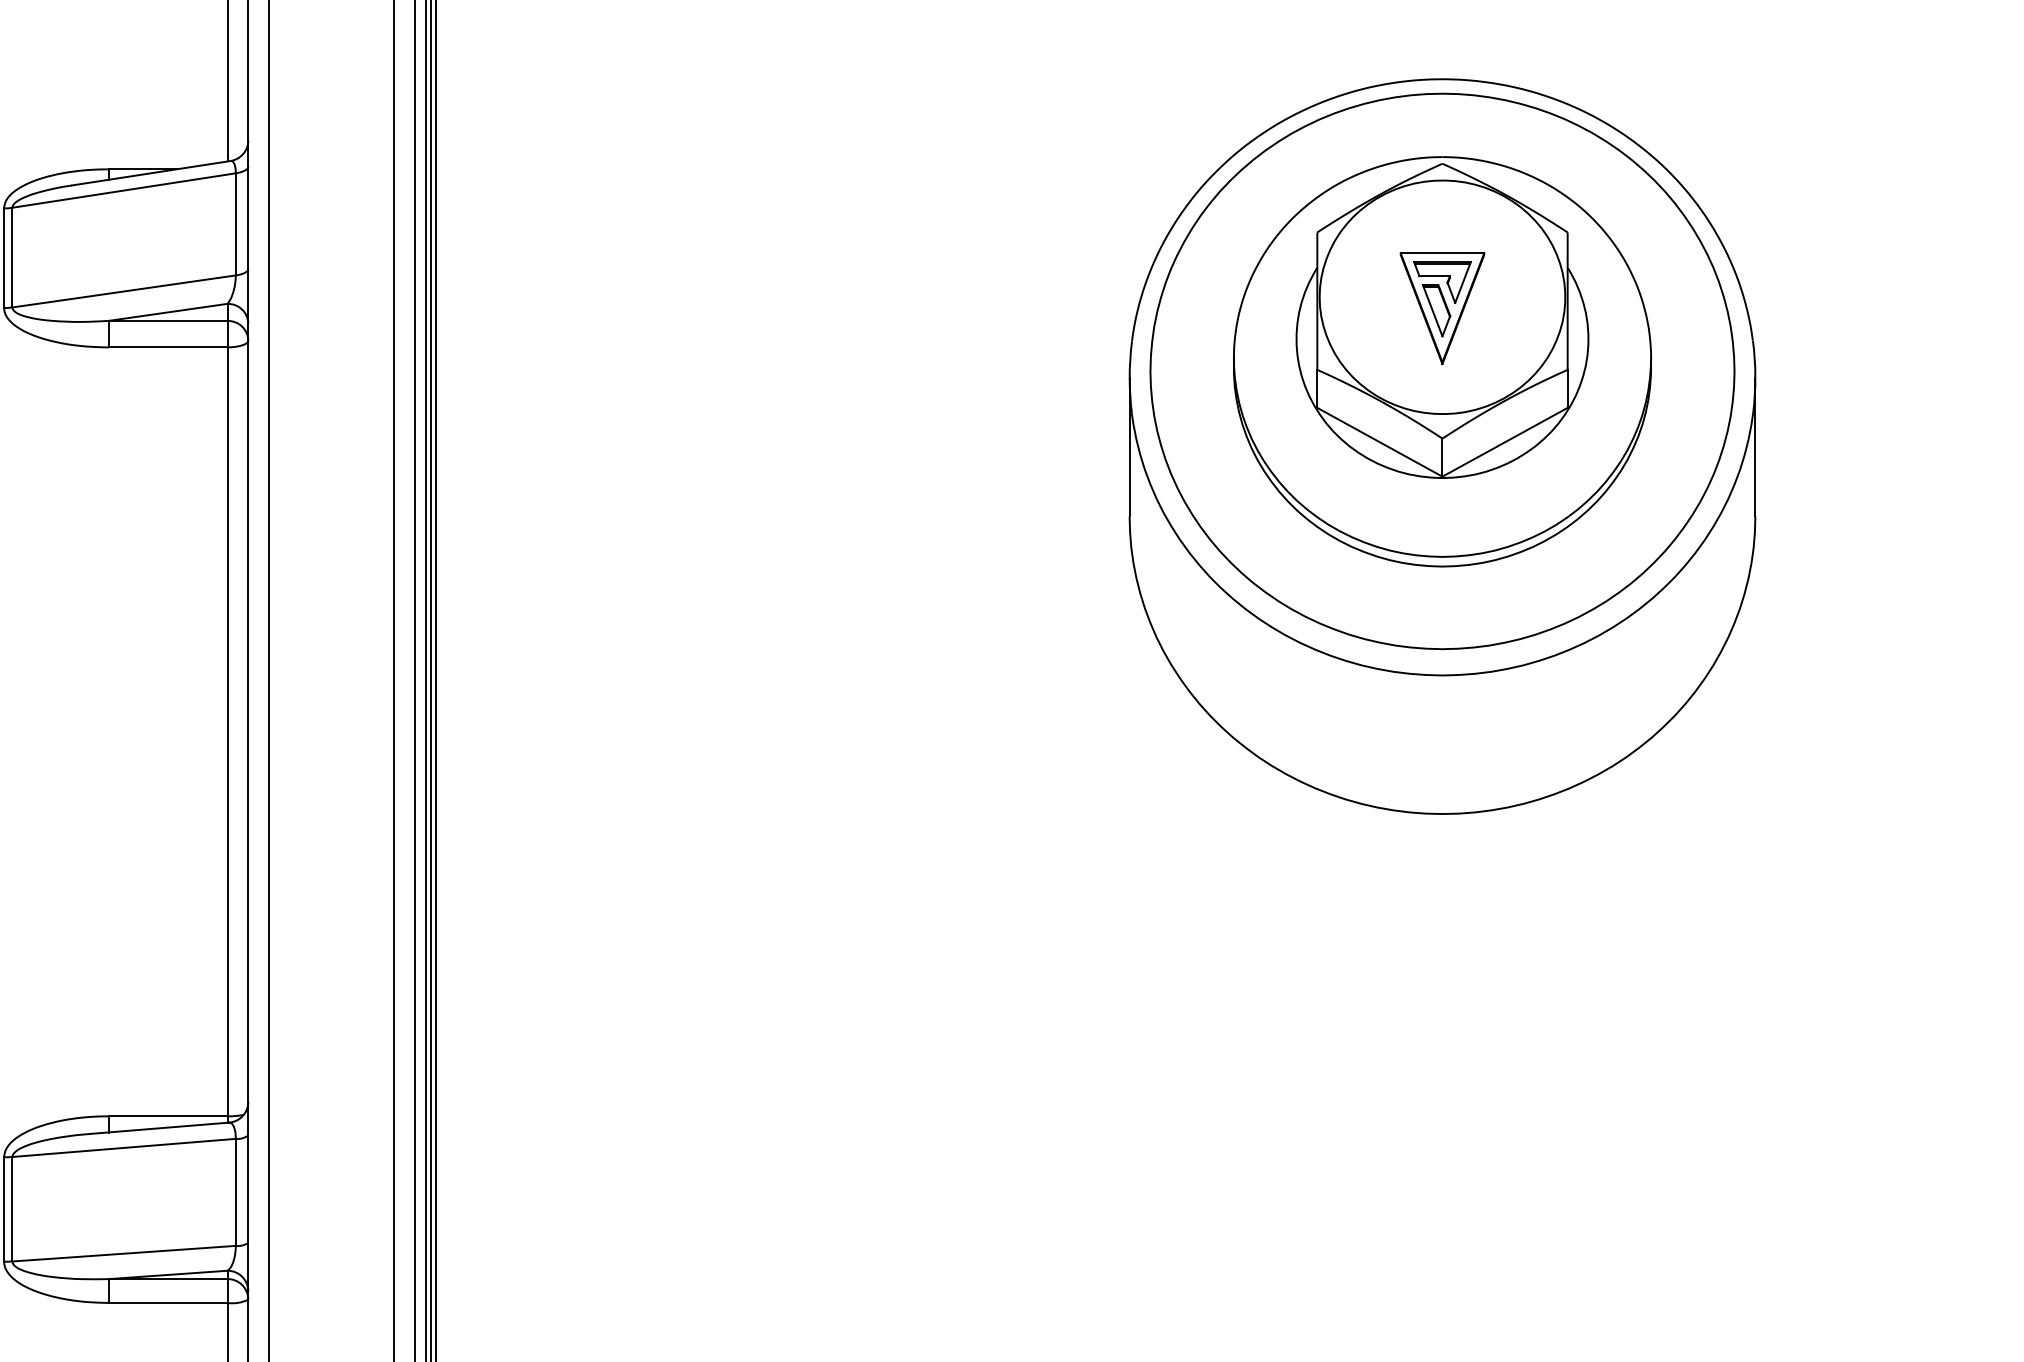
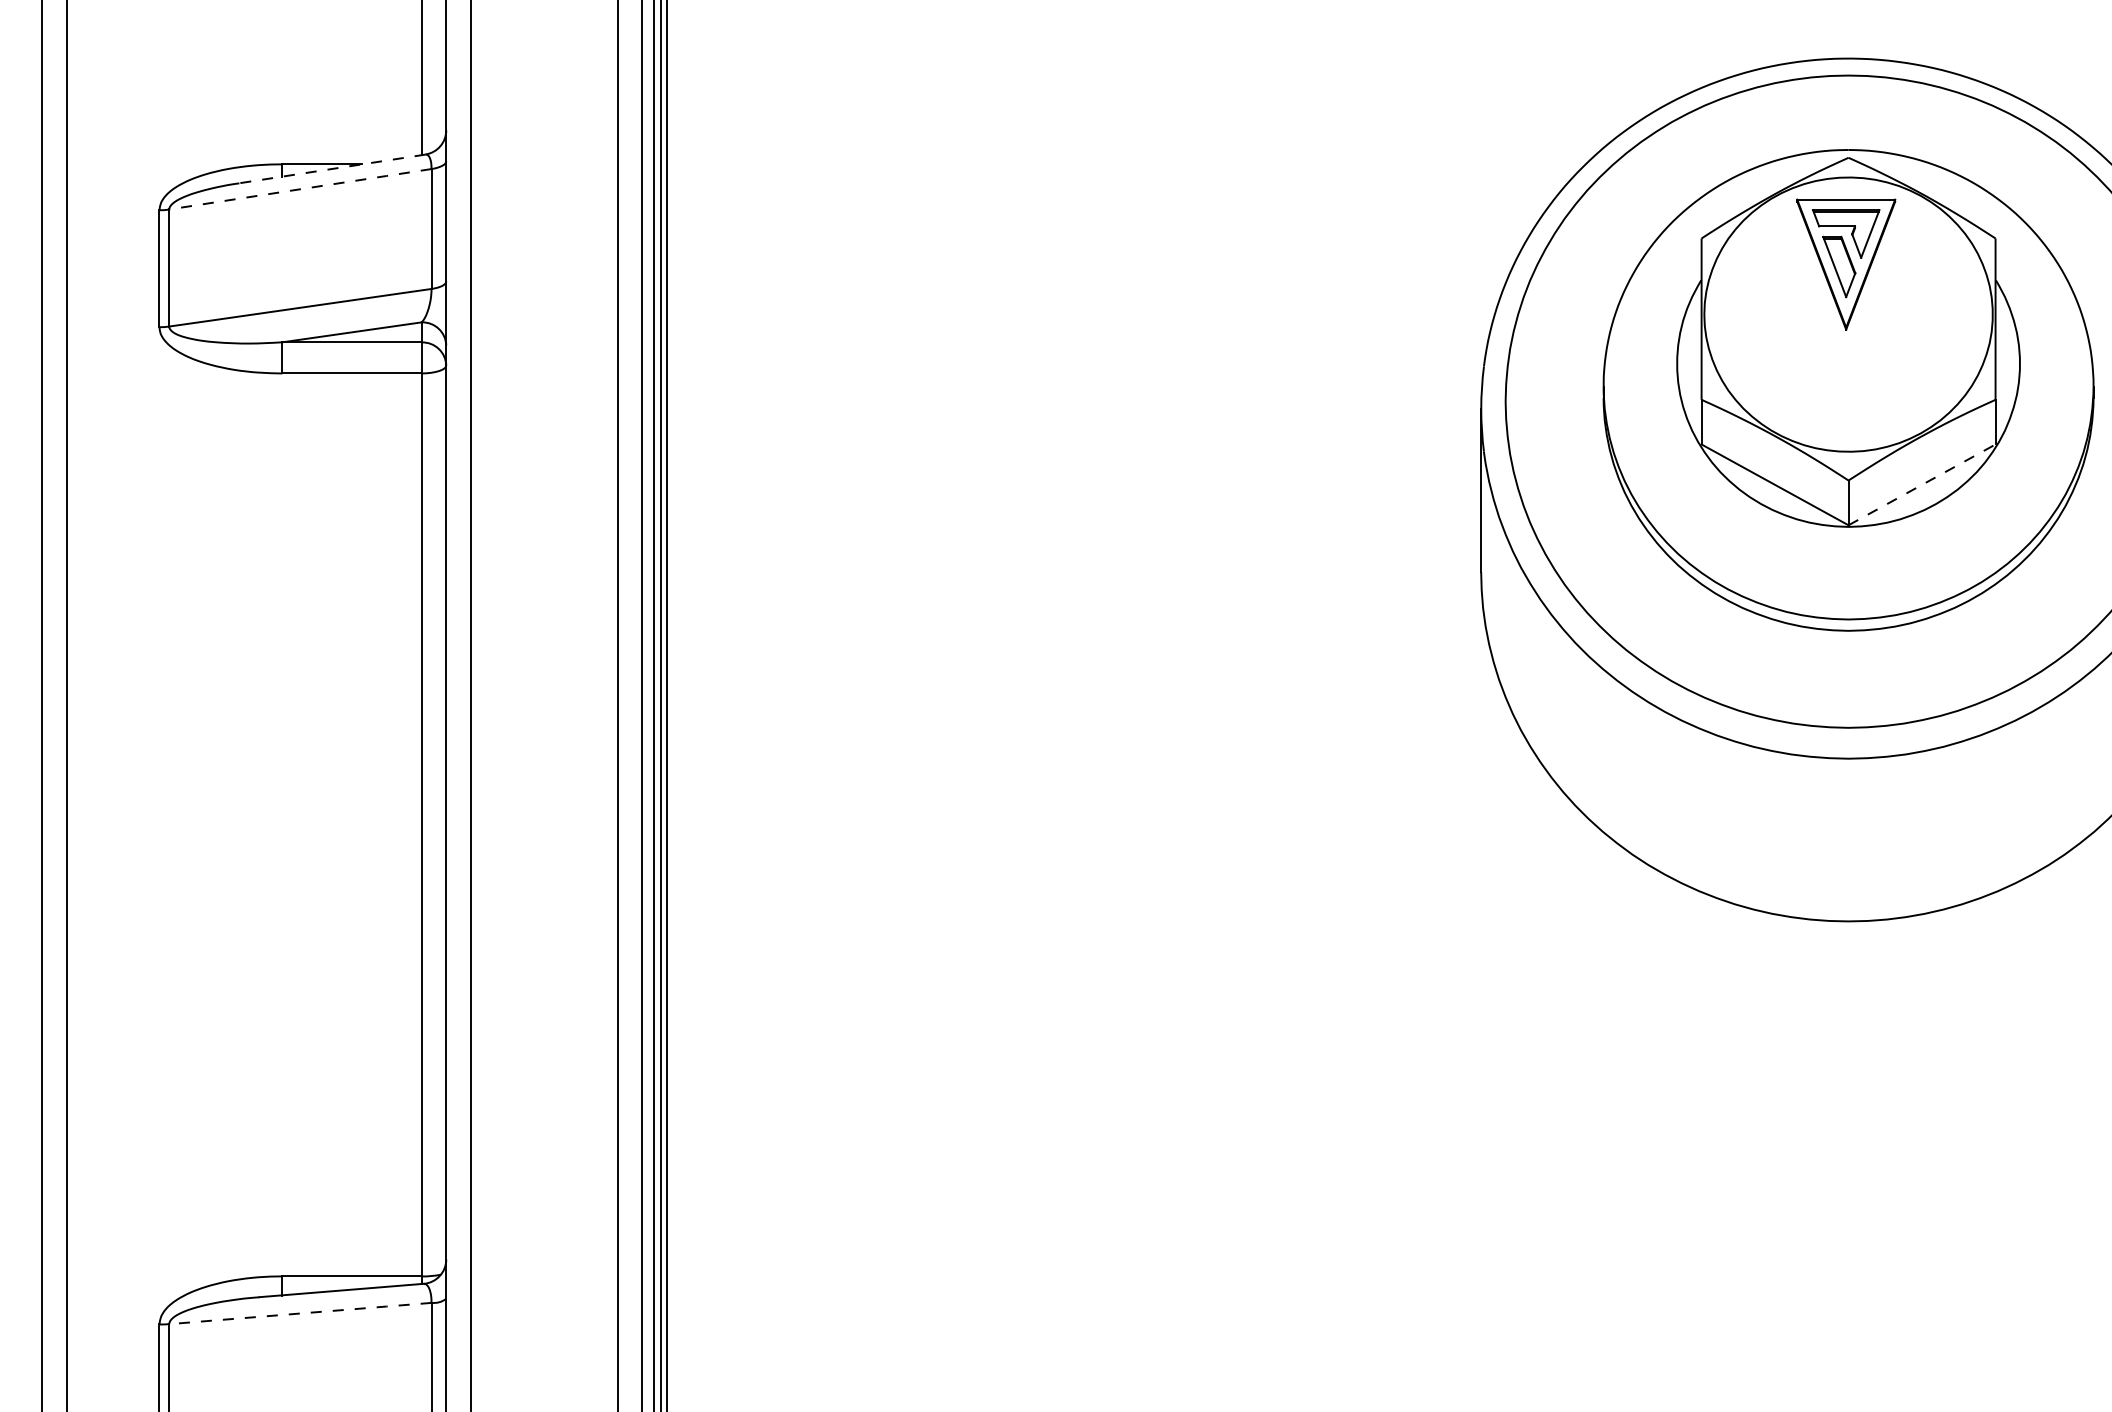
line: (150, 173) -> (331, 169), solid -> dashed
line: (123, 190) -> (299, 189), solid -> dashed
part: (1442, 308) -> (1846, 264), moved
line: (1505, 442) -> (1922, 485), solid -> dashed
line: (124, 1147) -> (300, 1313), solid -> dashed

